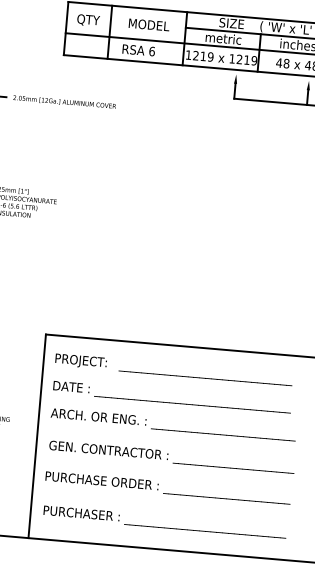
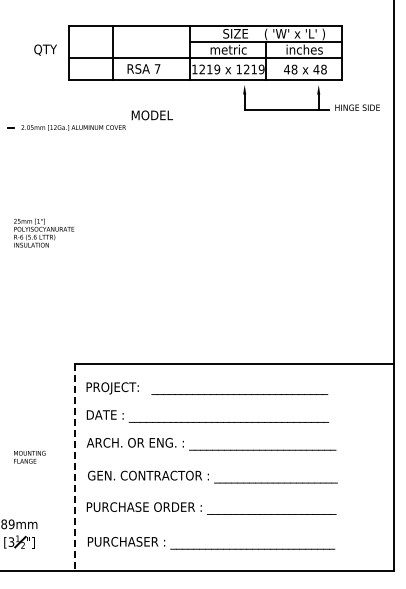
text: (88, 19) -> (45, 49), moved
text: (148, 25) -> (151, 115), moved
text: (152, 51) -> (157, 68), 6 -> 7
line: (36, 436) -> (74, 467), solid -> dashed

